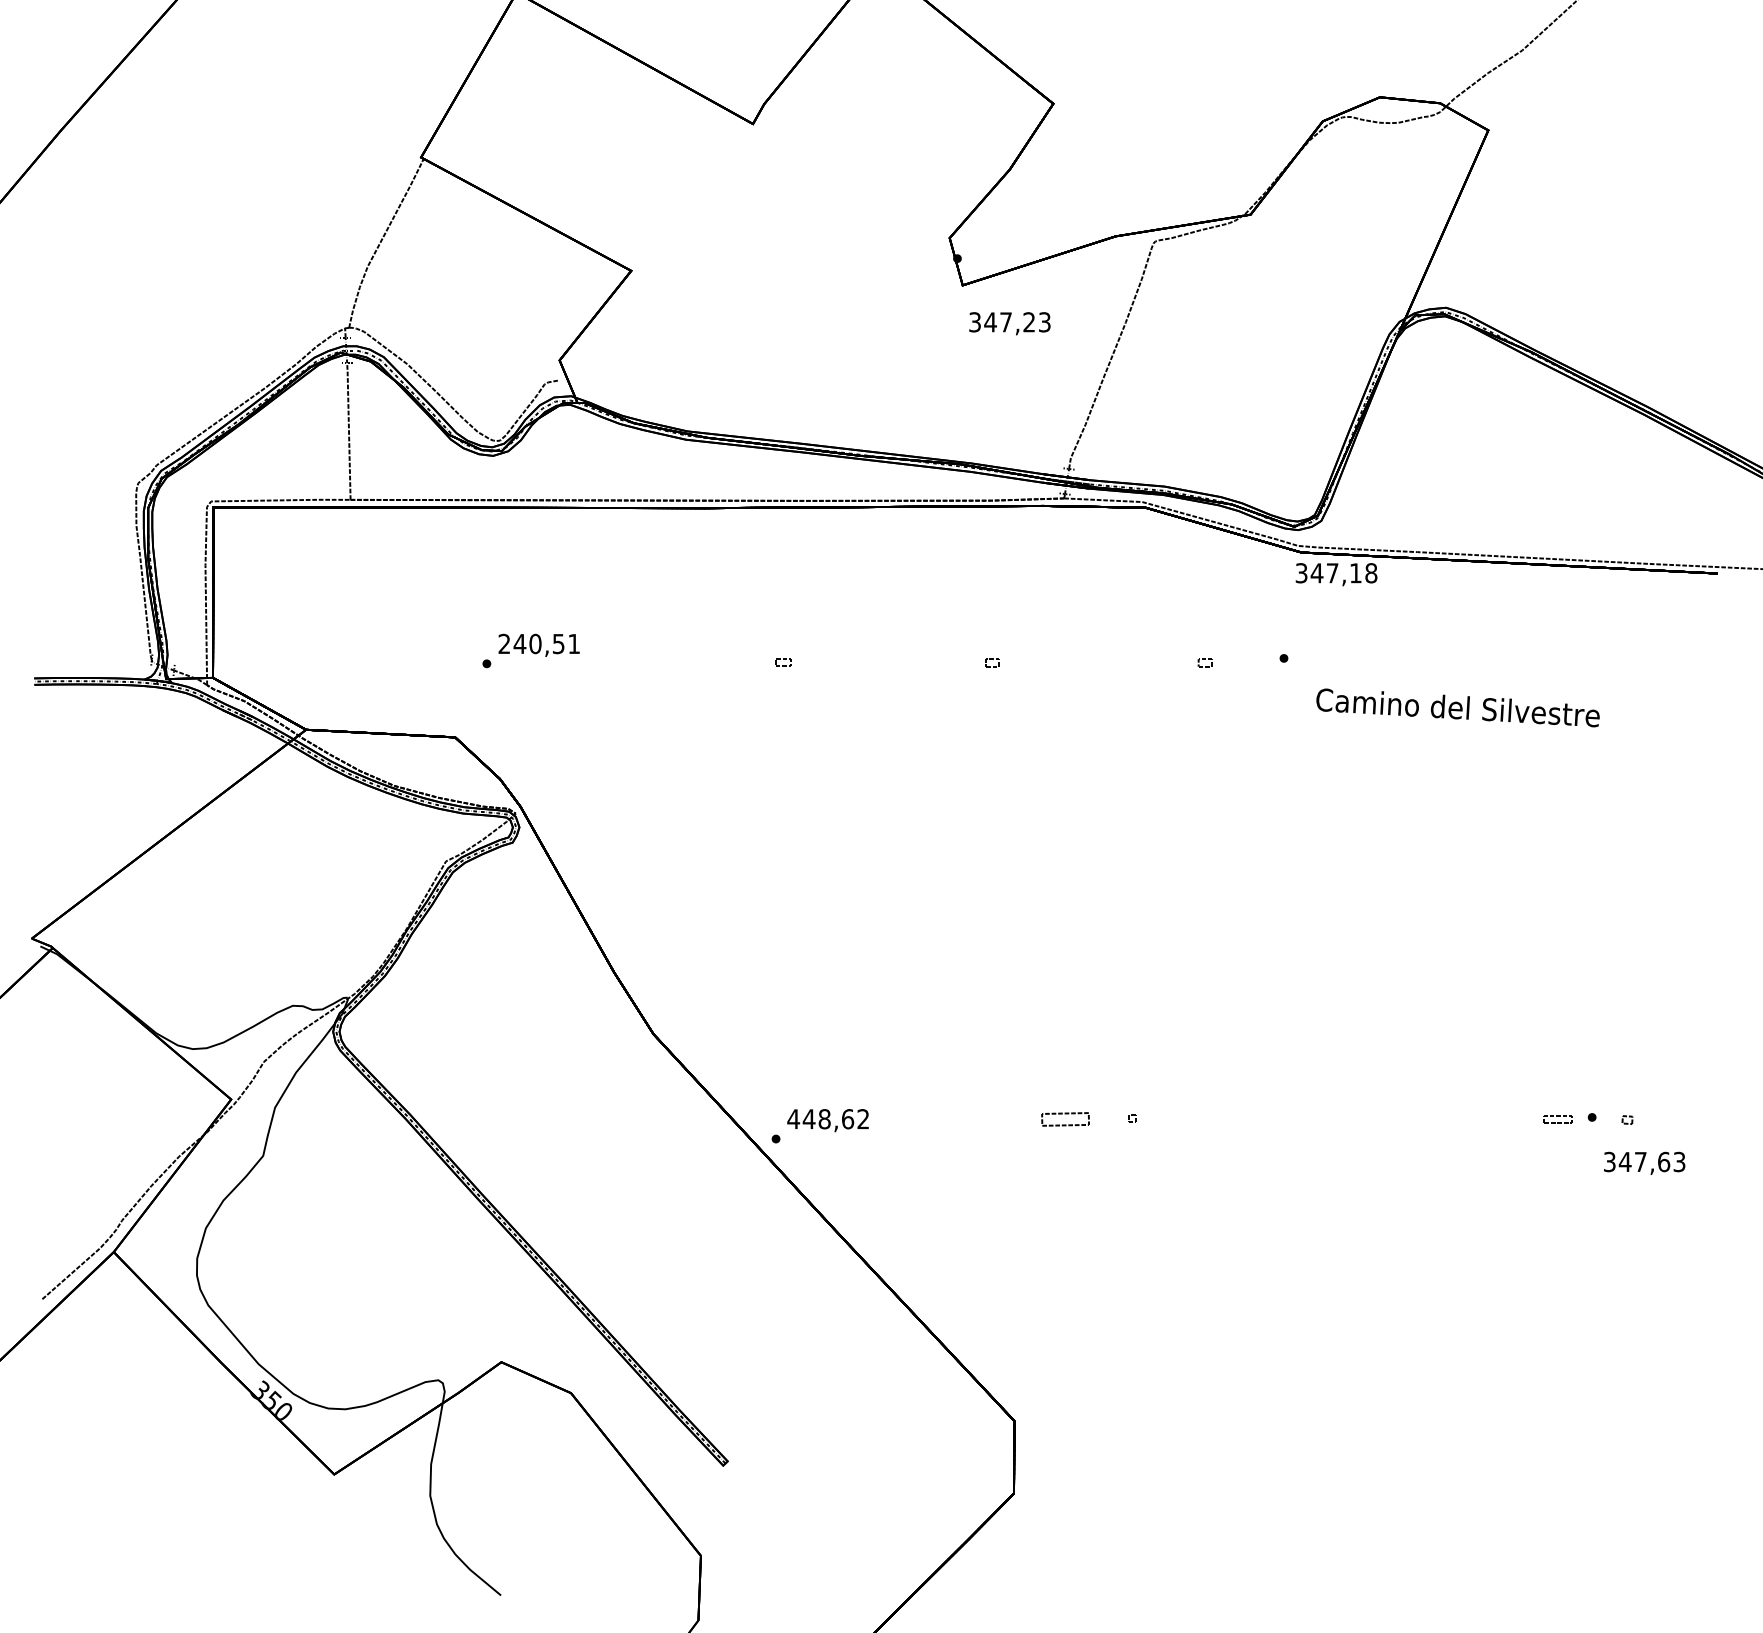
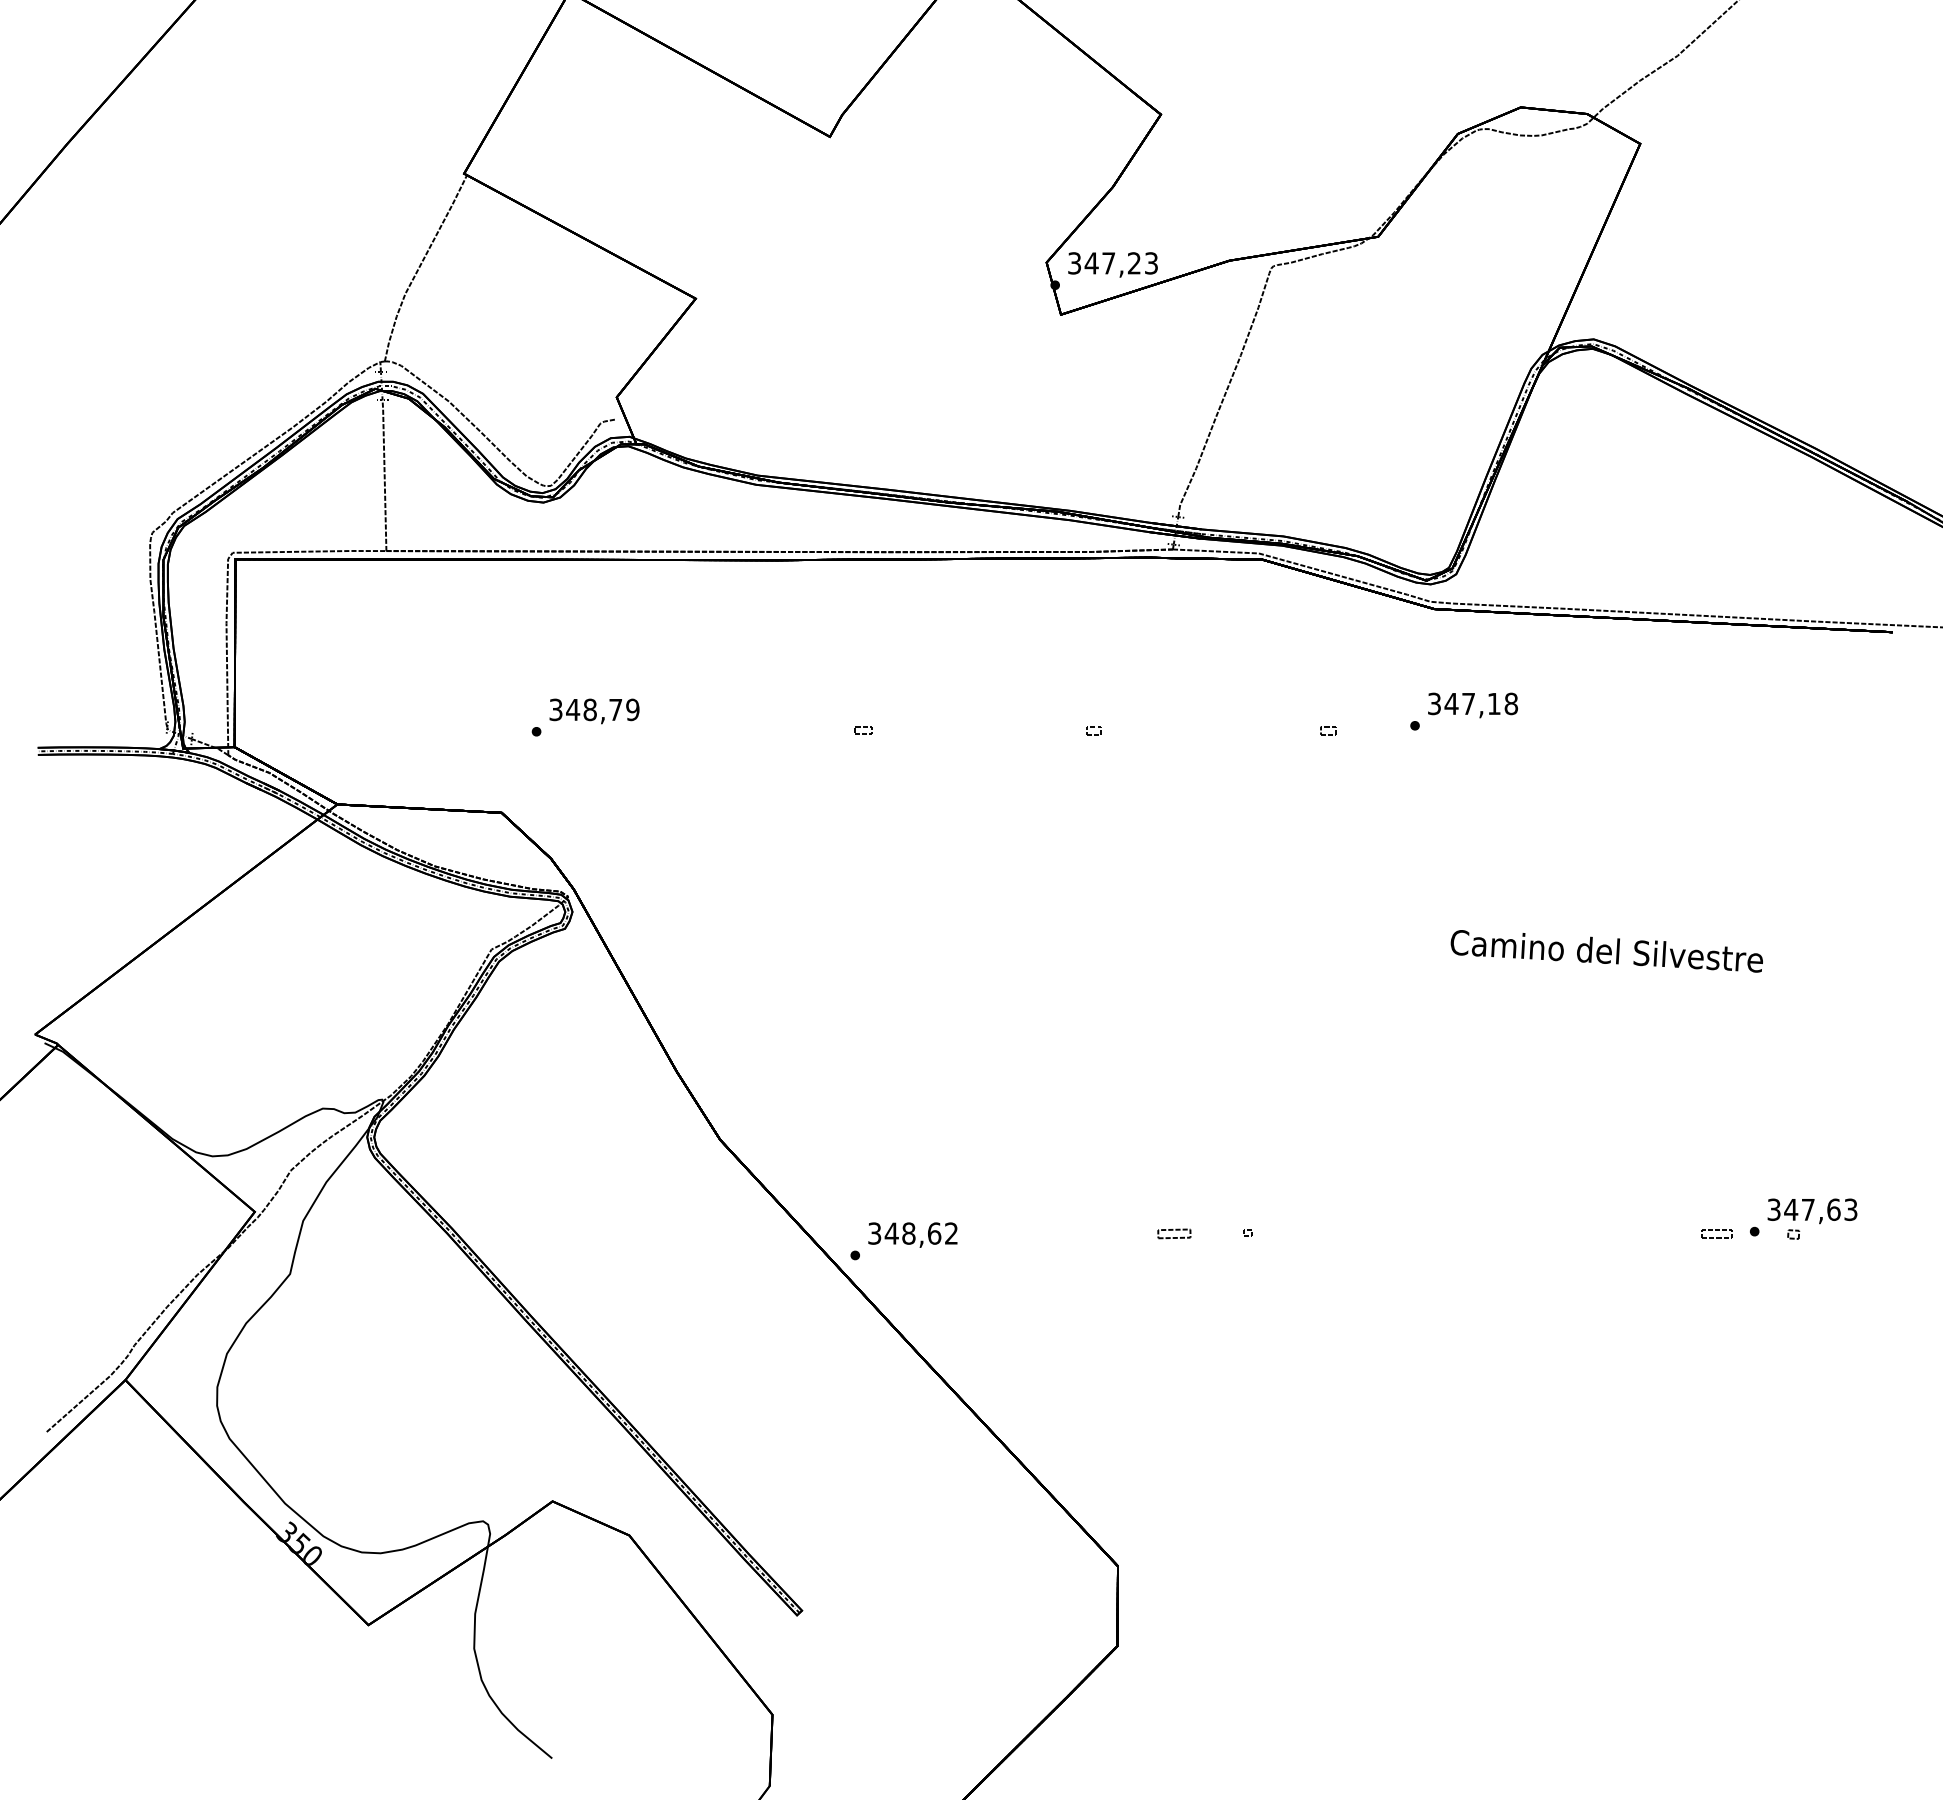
text: (1009, 323) -> (1112, 264), moved
text: (1336, 574) -> (1472, 705), moved
text: (539, 643) -> (594, 709), 240,51 -> 348,79
text: (1457, 708) -> (1606, 951), moved
text: (793, 1119) -> (874, 1233), 448,62 -> 348,62
part: (1065, 1119) -> (1174, 1233), size x0.62
text: (1644, 1163) -> (1812, 1211), moved

